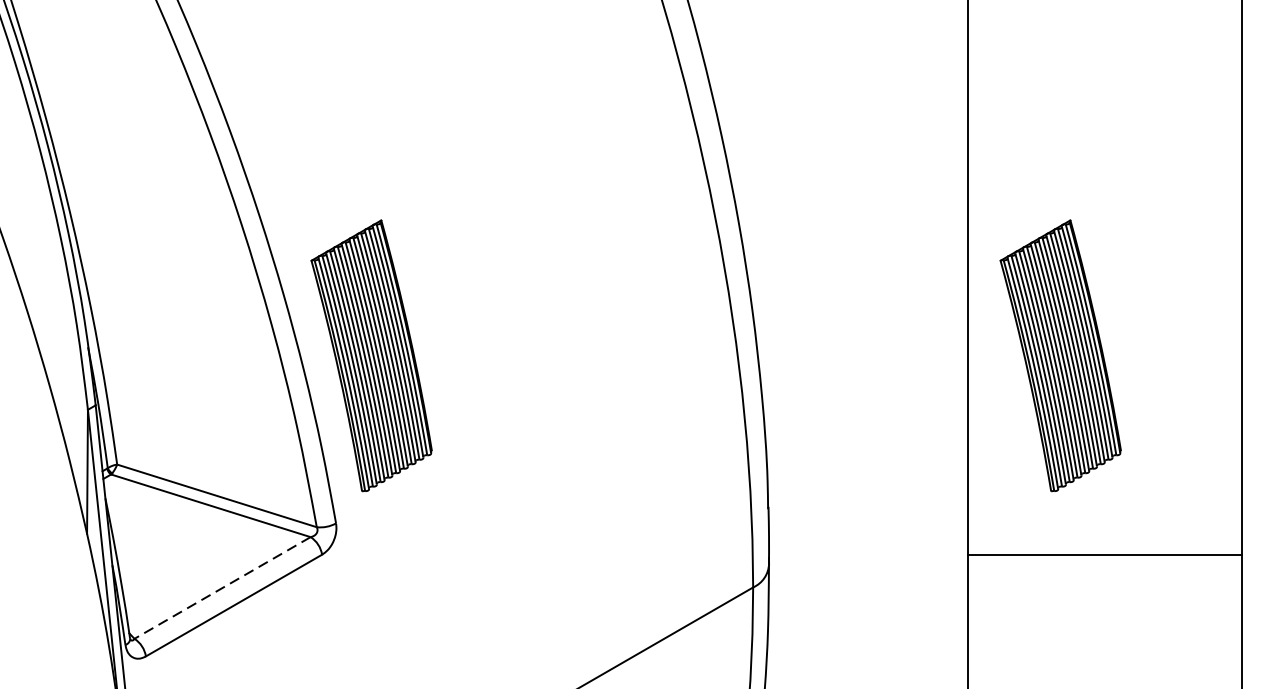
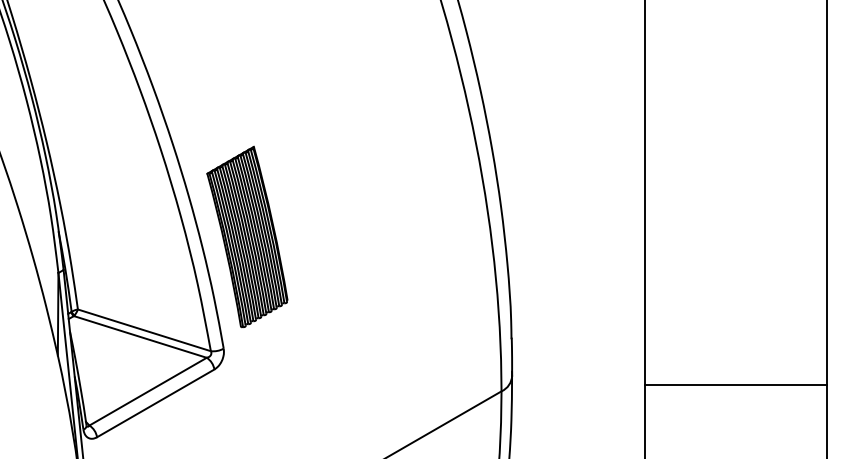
part: (1060, 355) -> (706, 236), removed
line: (1104, 554) -> (735, 384), moved
line: (223, 587) -> (148, 391), dashed -> solid

